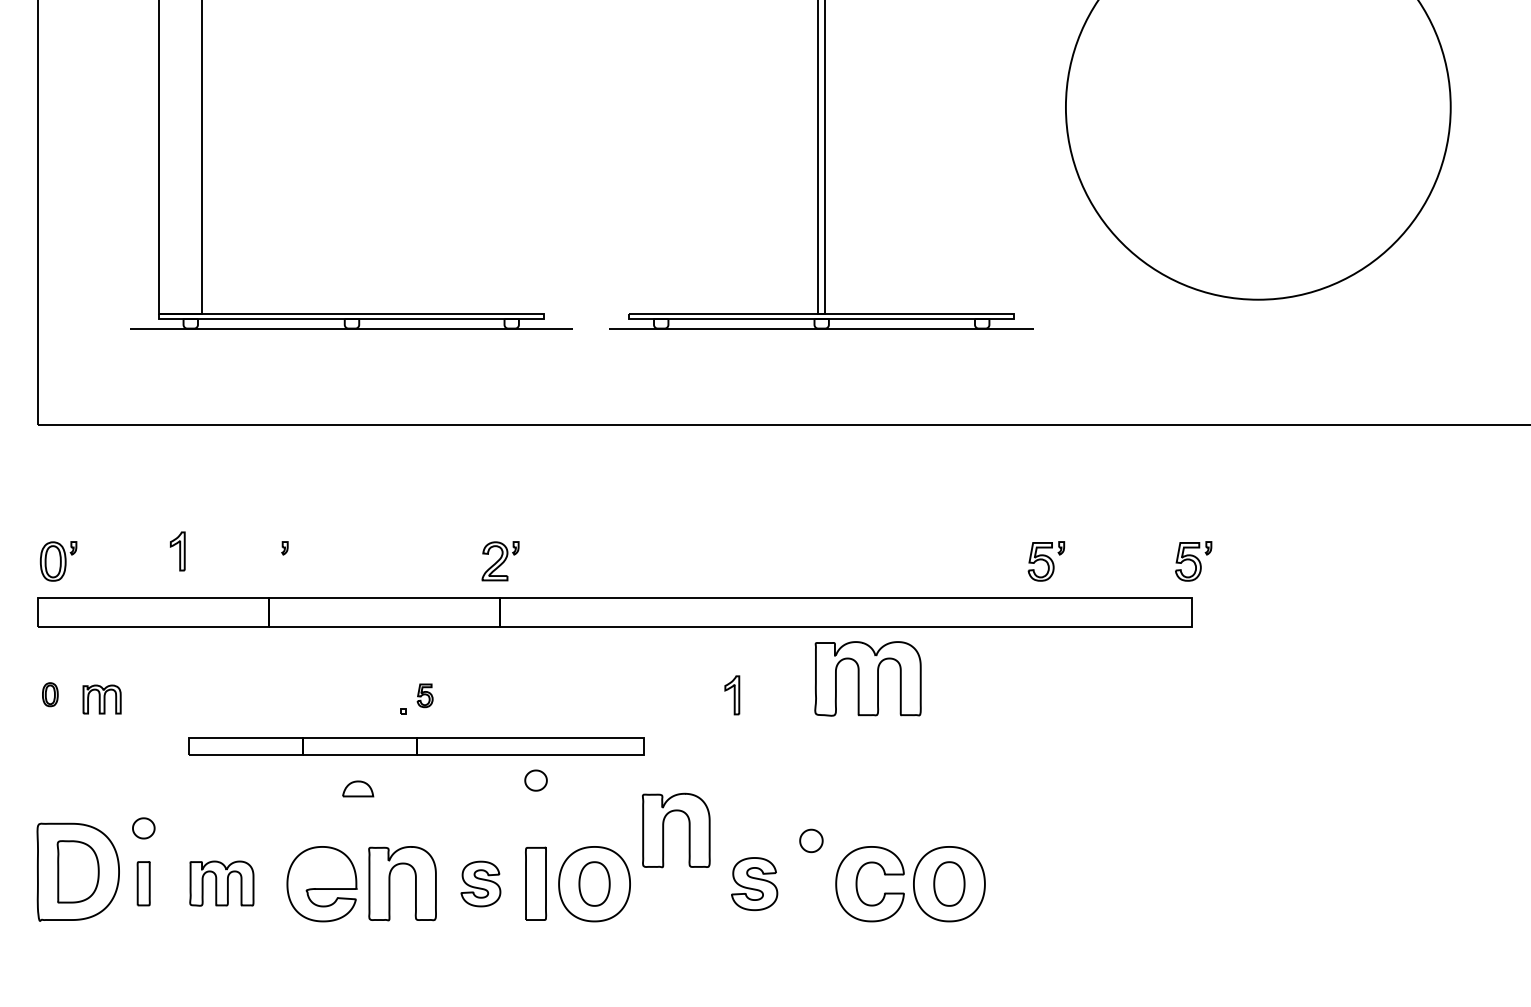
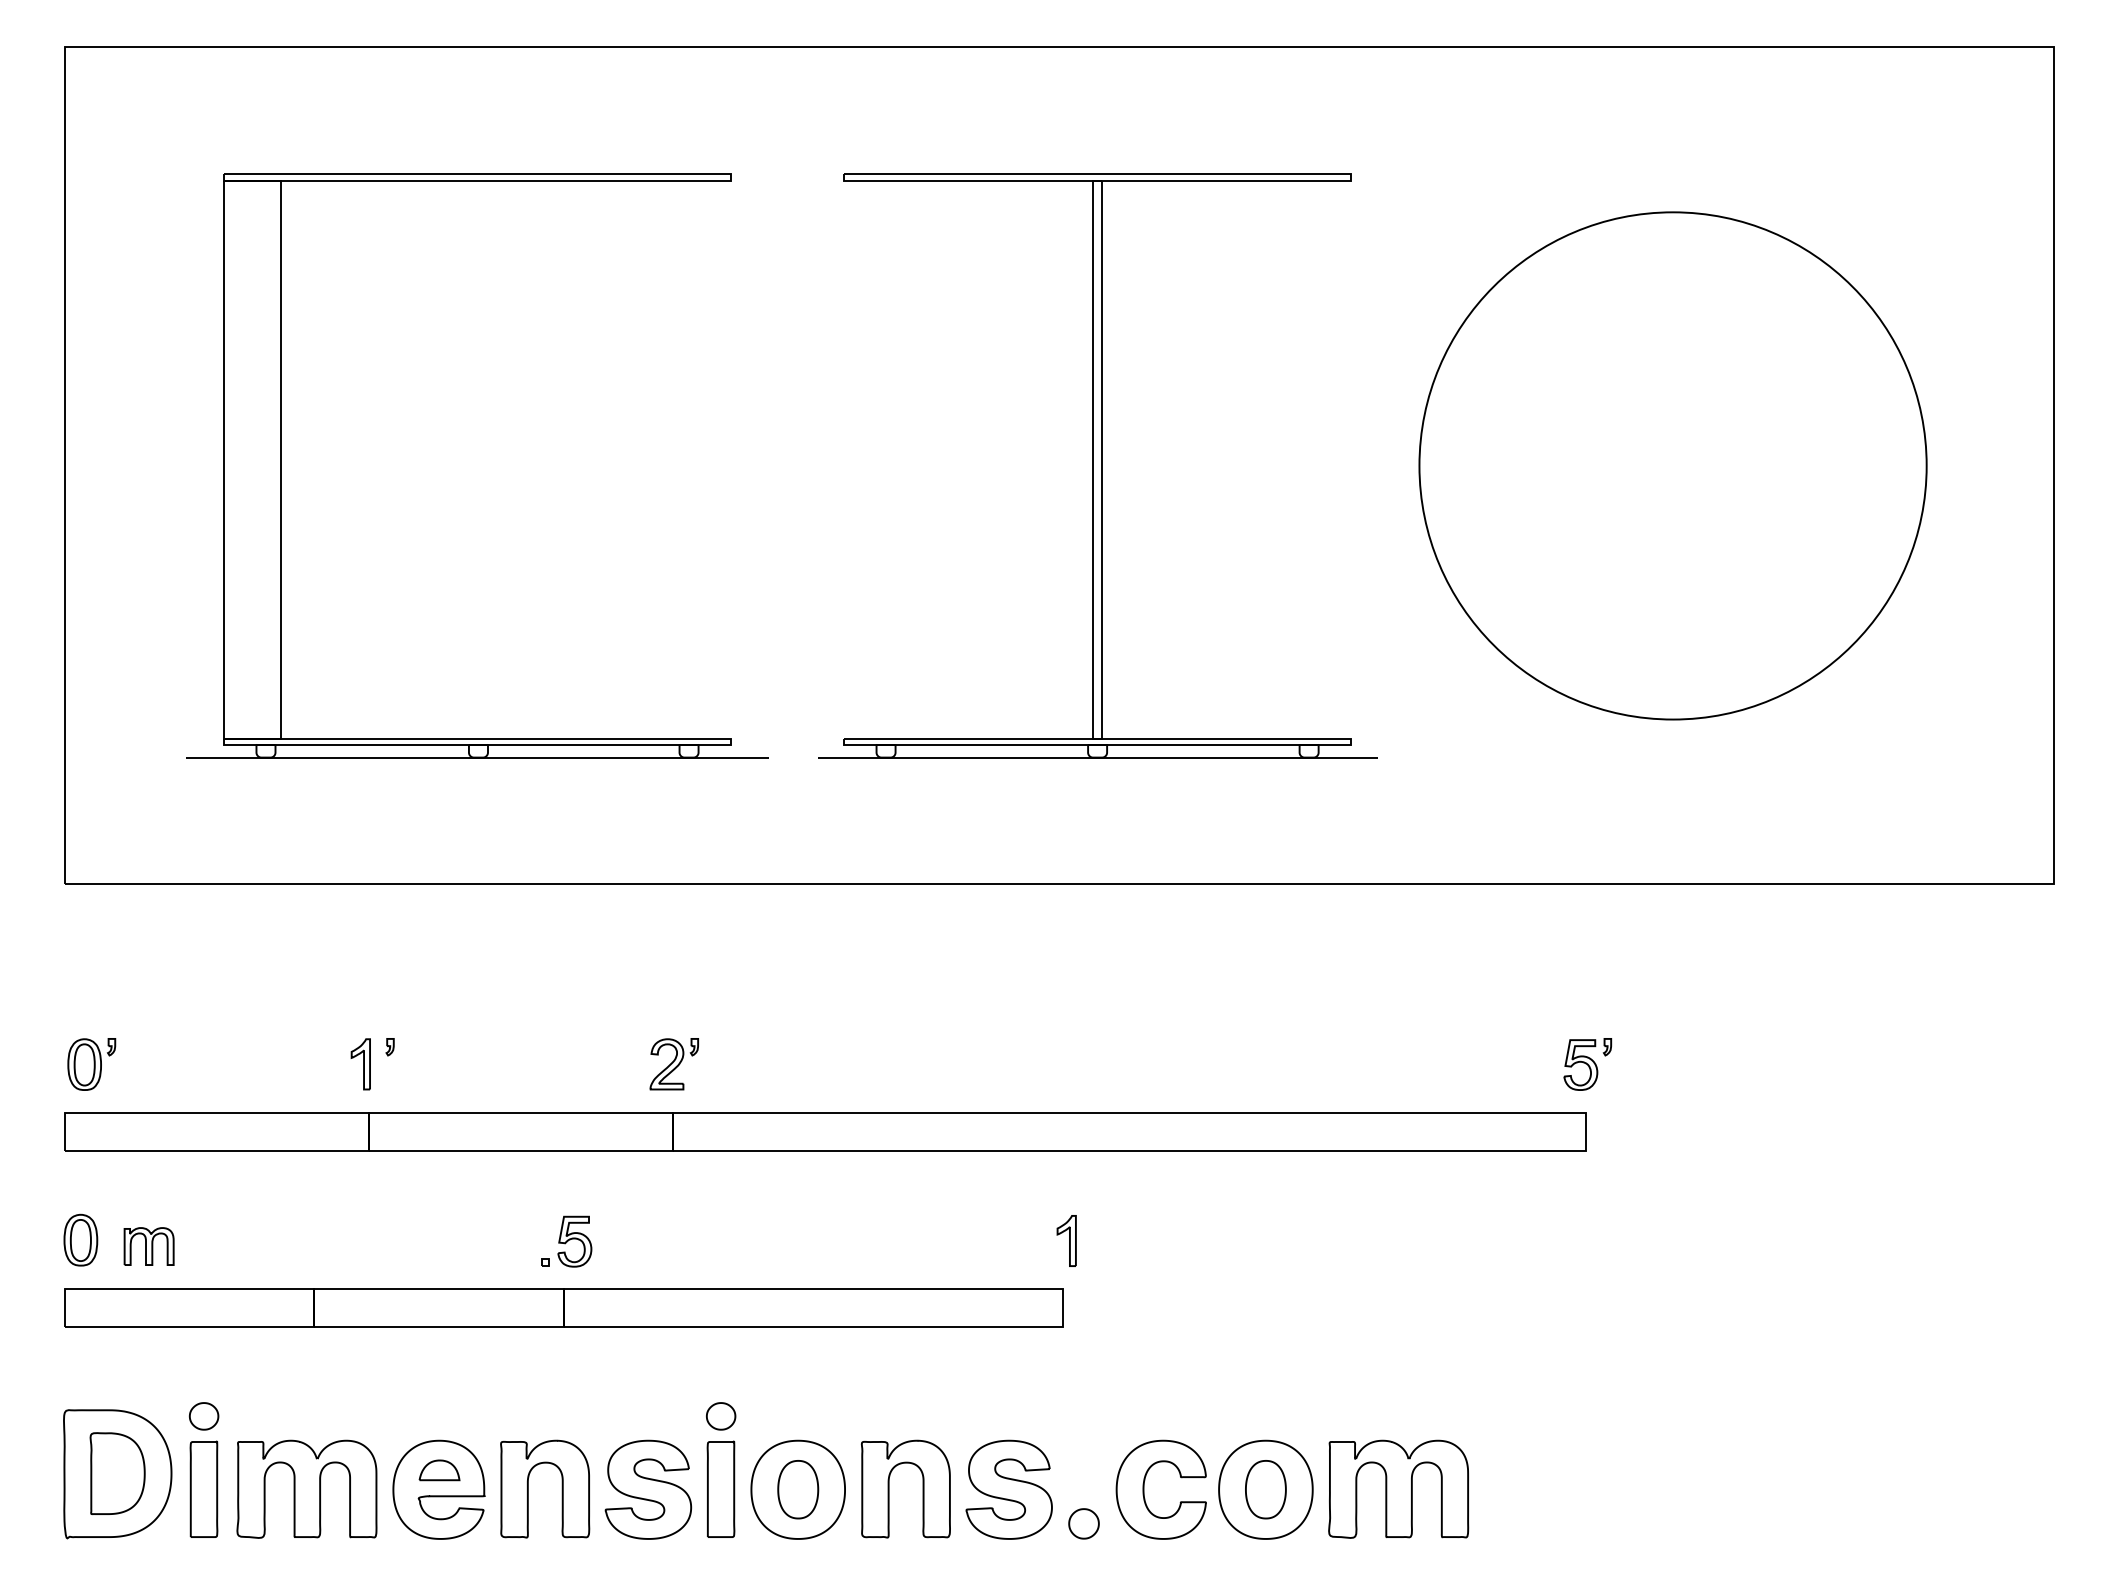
part: (177, 551) -> (360, 1064), moved
part: (1046, 561) -> (1393, 1064), removed
part: (867, 678) -> (1398, 1488), moved
part: (50, 694) -> (80, 1239), size x1.67
part: (732, 694) -> (1066, 1240), moved
part: (424, 695) -> (574, 1241), size x1.67
part: (416, 745) -> (563, 1307), size x1.67
part: (536, 780) -> (721, 1416), moved
part: (358, 789) -> (439, 1470), moved
part: (663, 830) -> (889, 1488), moved
part: (811, 840) -> (1083, 1523), moved
part: (143, 883) -> (203, 1488), size x1.67
part: (221, 883) -> (306, 1488), size x1.67
part: (480, 883) -> (648, 1489), size x1.67
part: (754, 883) -> (1008, 1489), size x1.43

